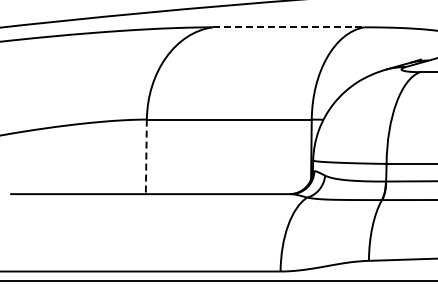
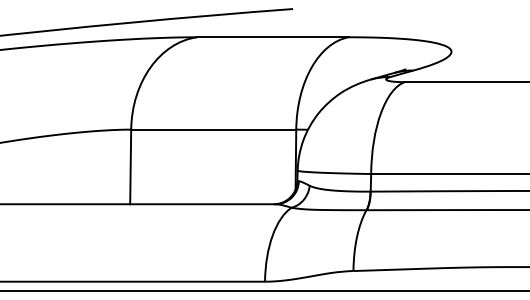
line: (288, 27) -> (272, 37), dashed -> solid
line: (146, 157) -> (130, 167), dashed -> solid

